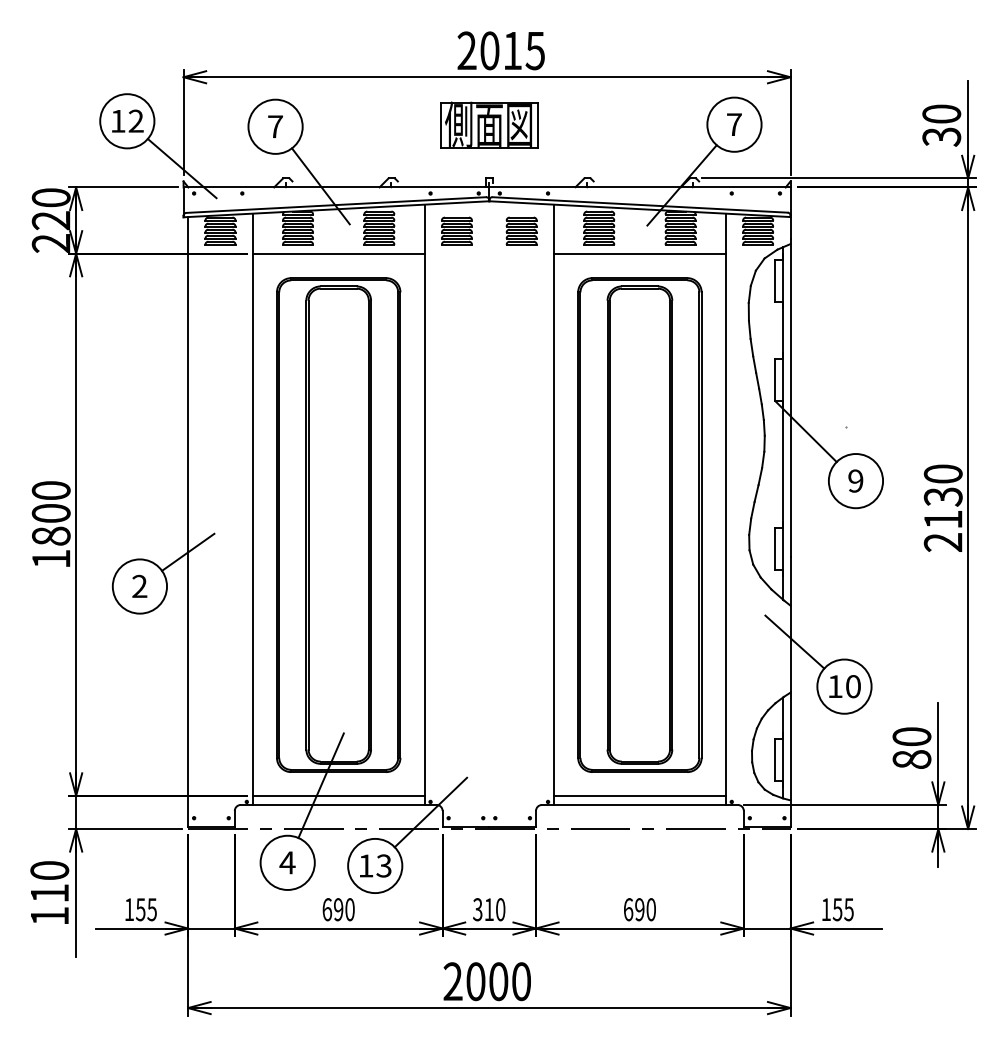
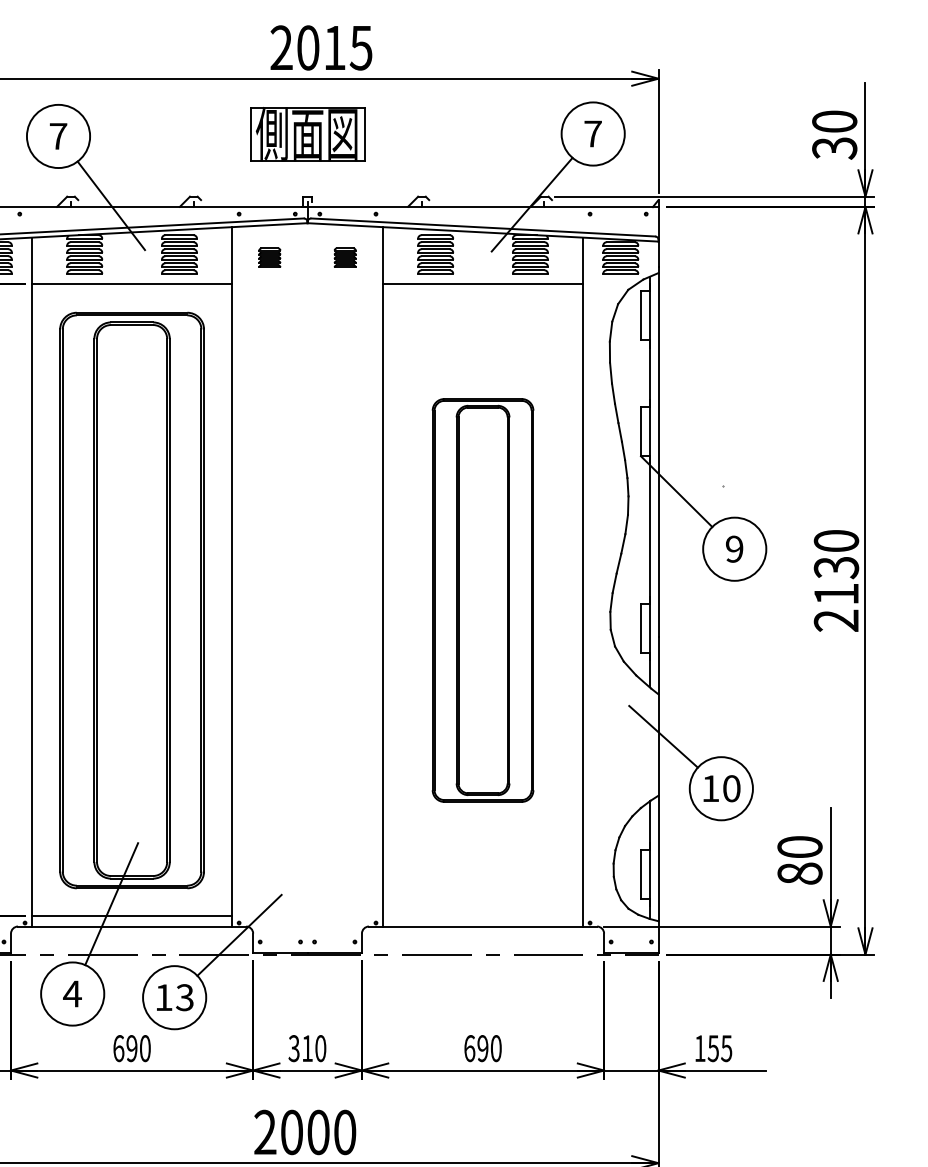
part: (456, 230) -> (269, 257), size x0.6
part: (521, 230) -> (345, 257), size x0.6
part: (639, 524) -> (482, 599), size x0.7
line: (639, 795) -> (482, 915), removed

